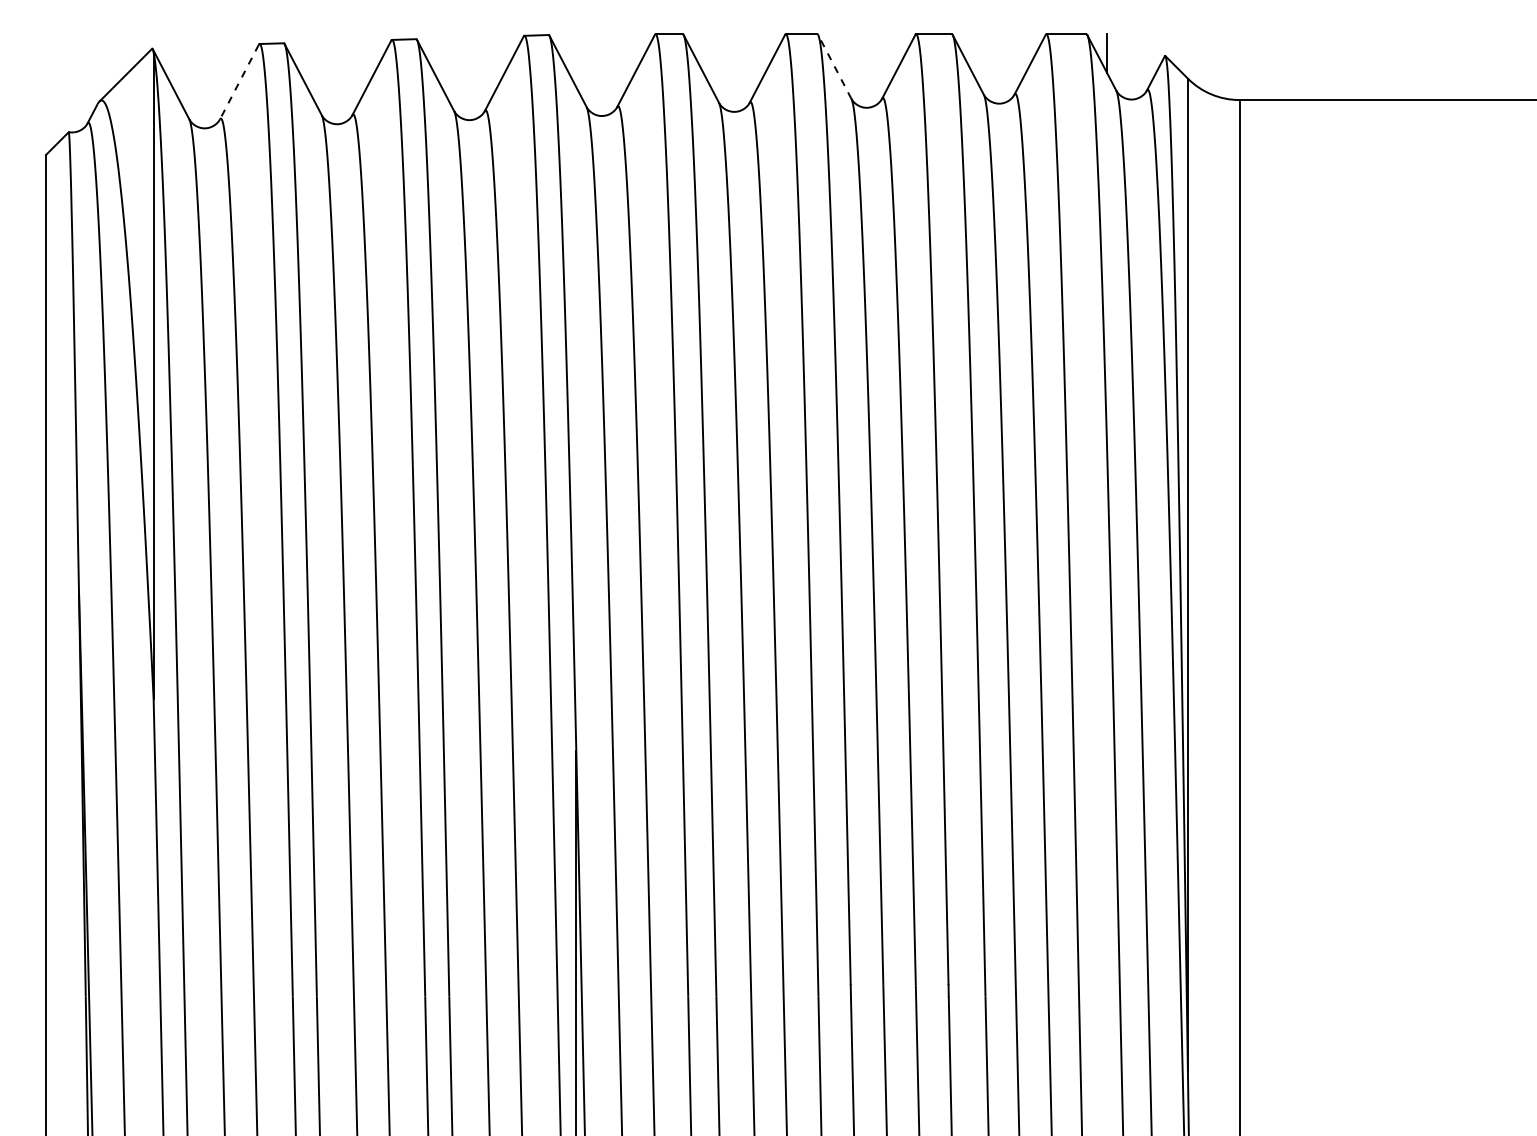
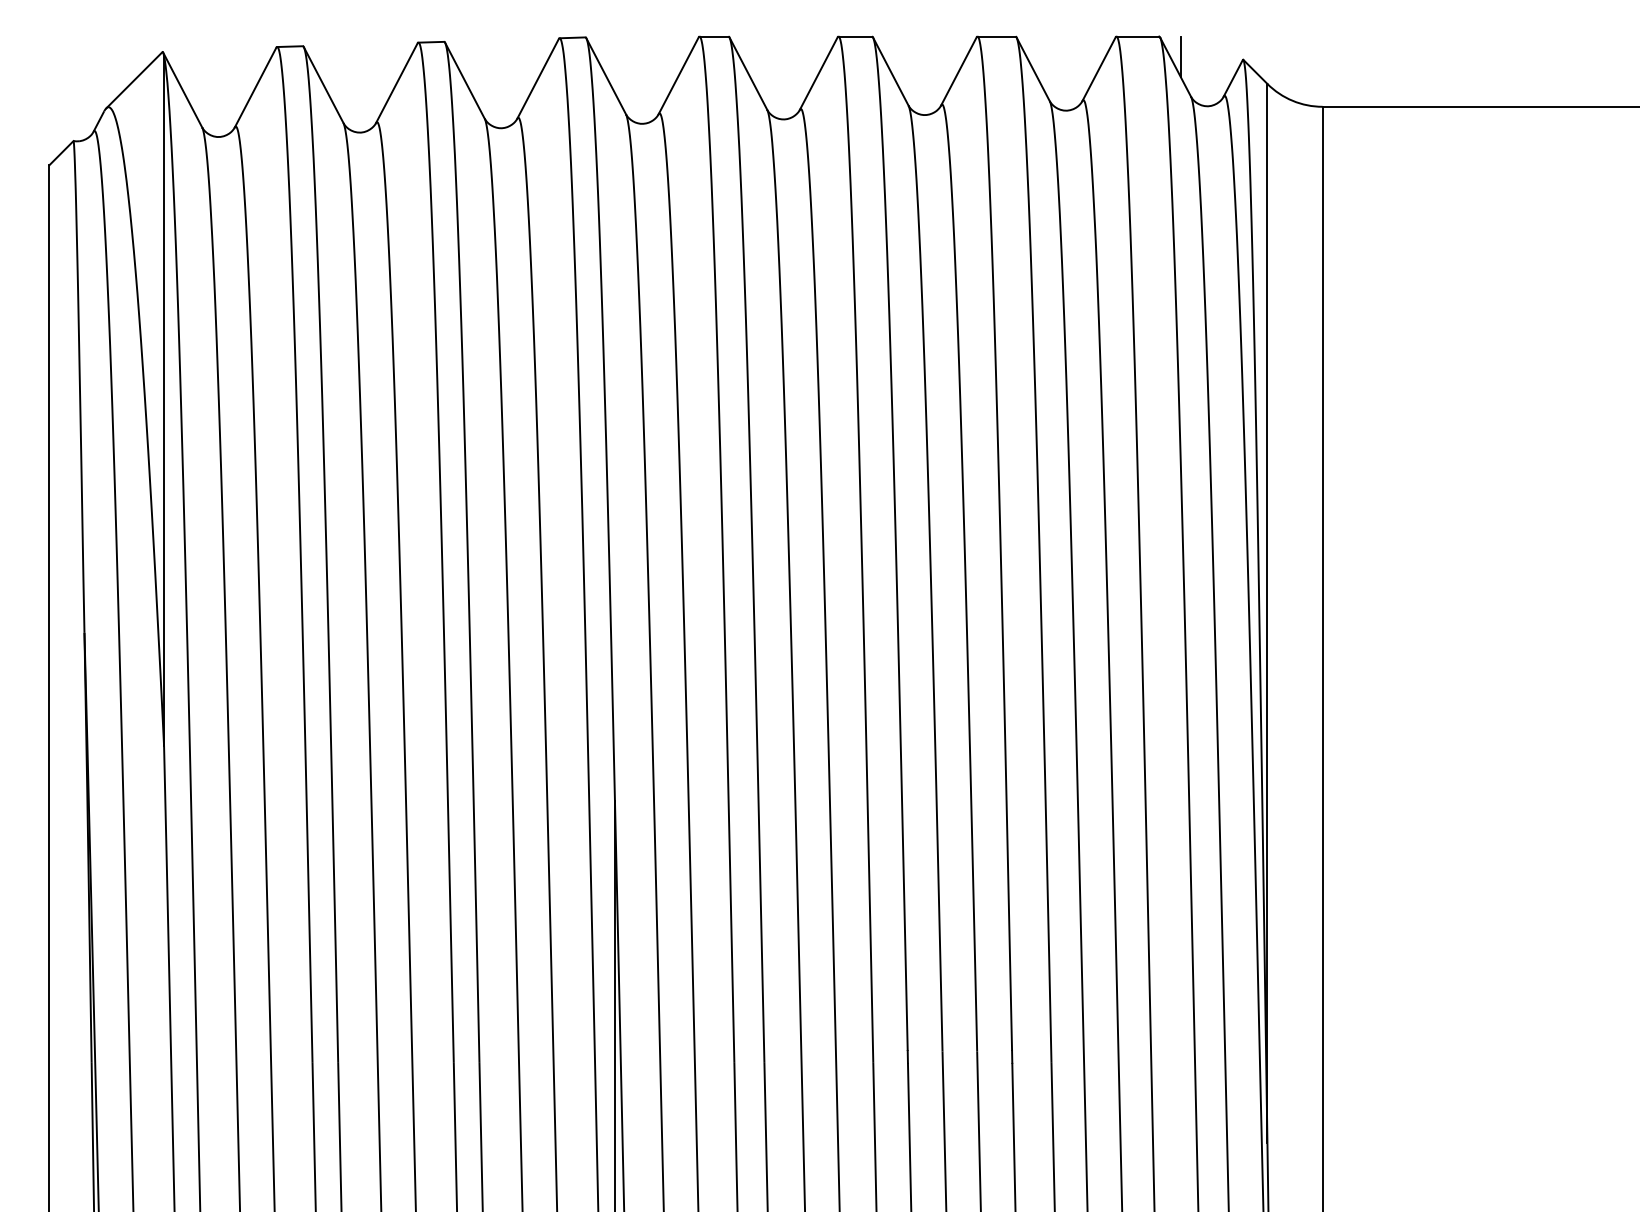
line: (834, 67) -> (890, 72), dashed -> solid
line: (239, 82) -> (255, 88), dashed -> solid

